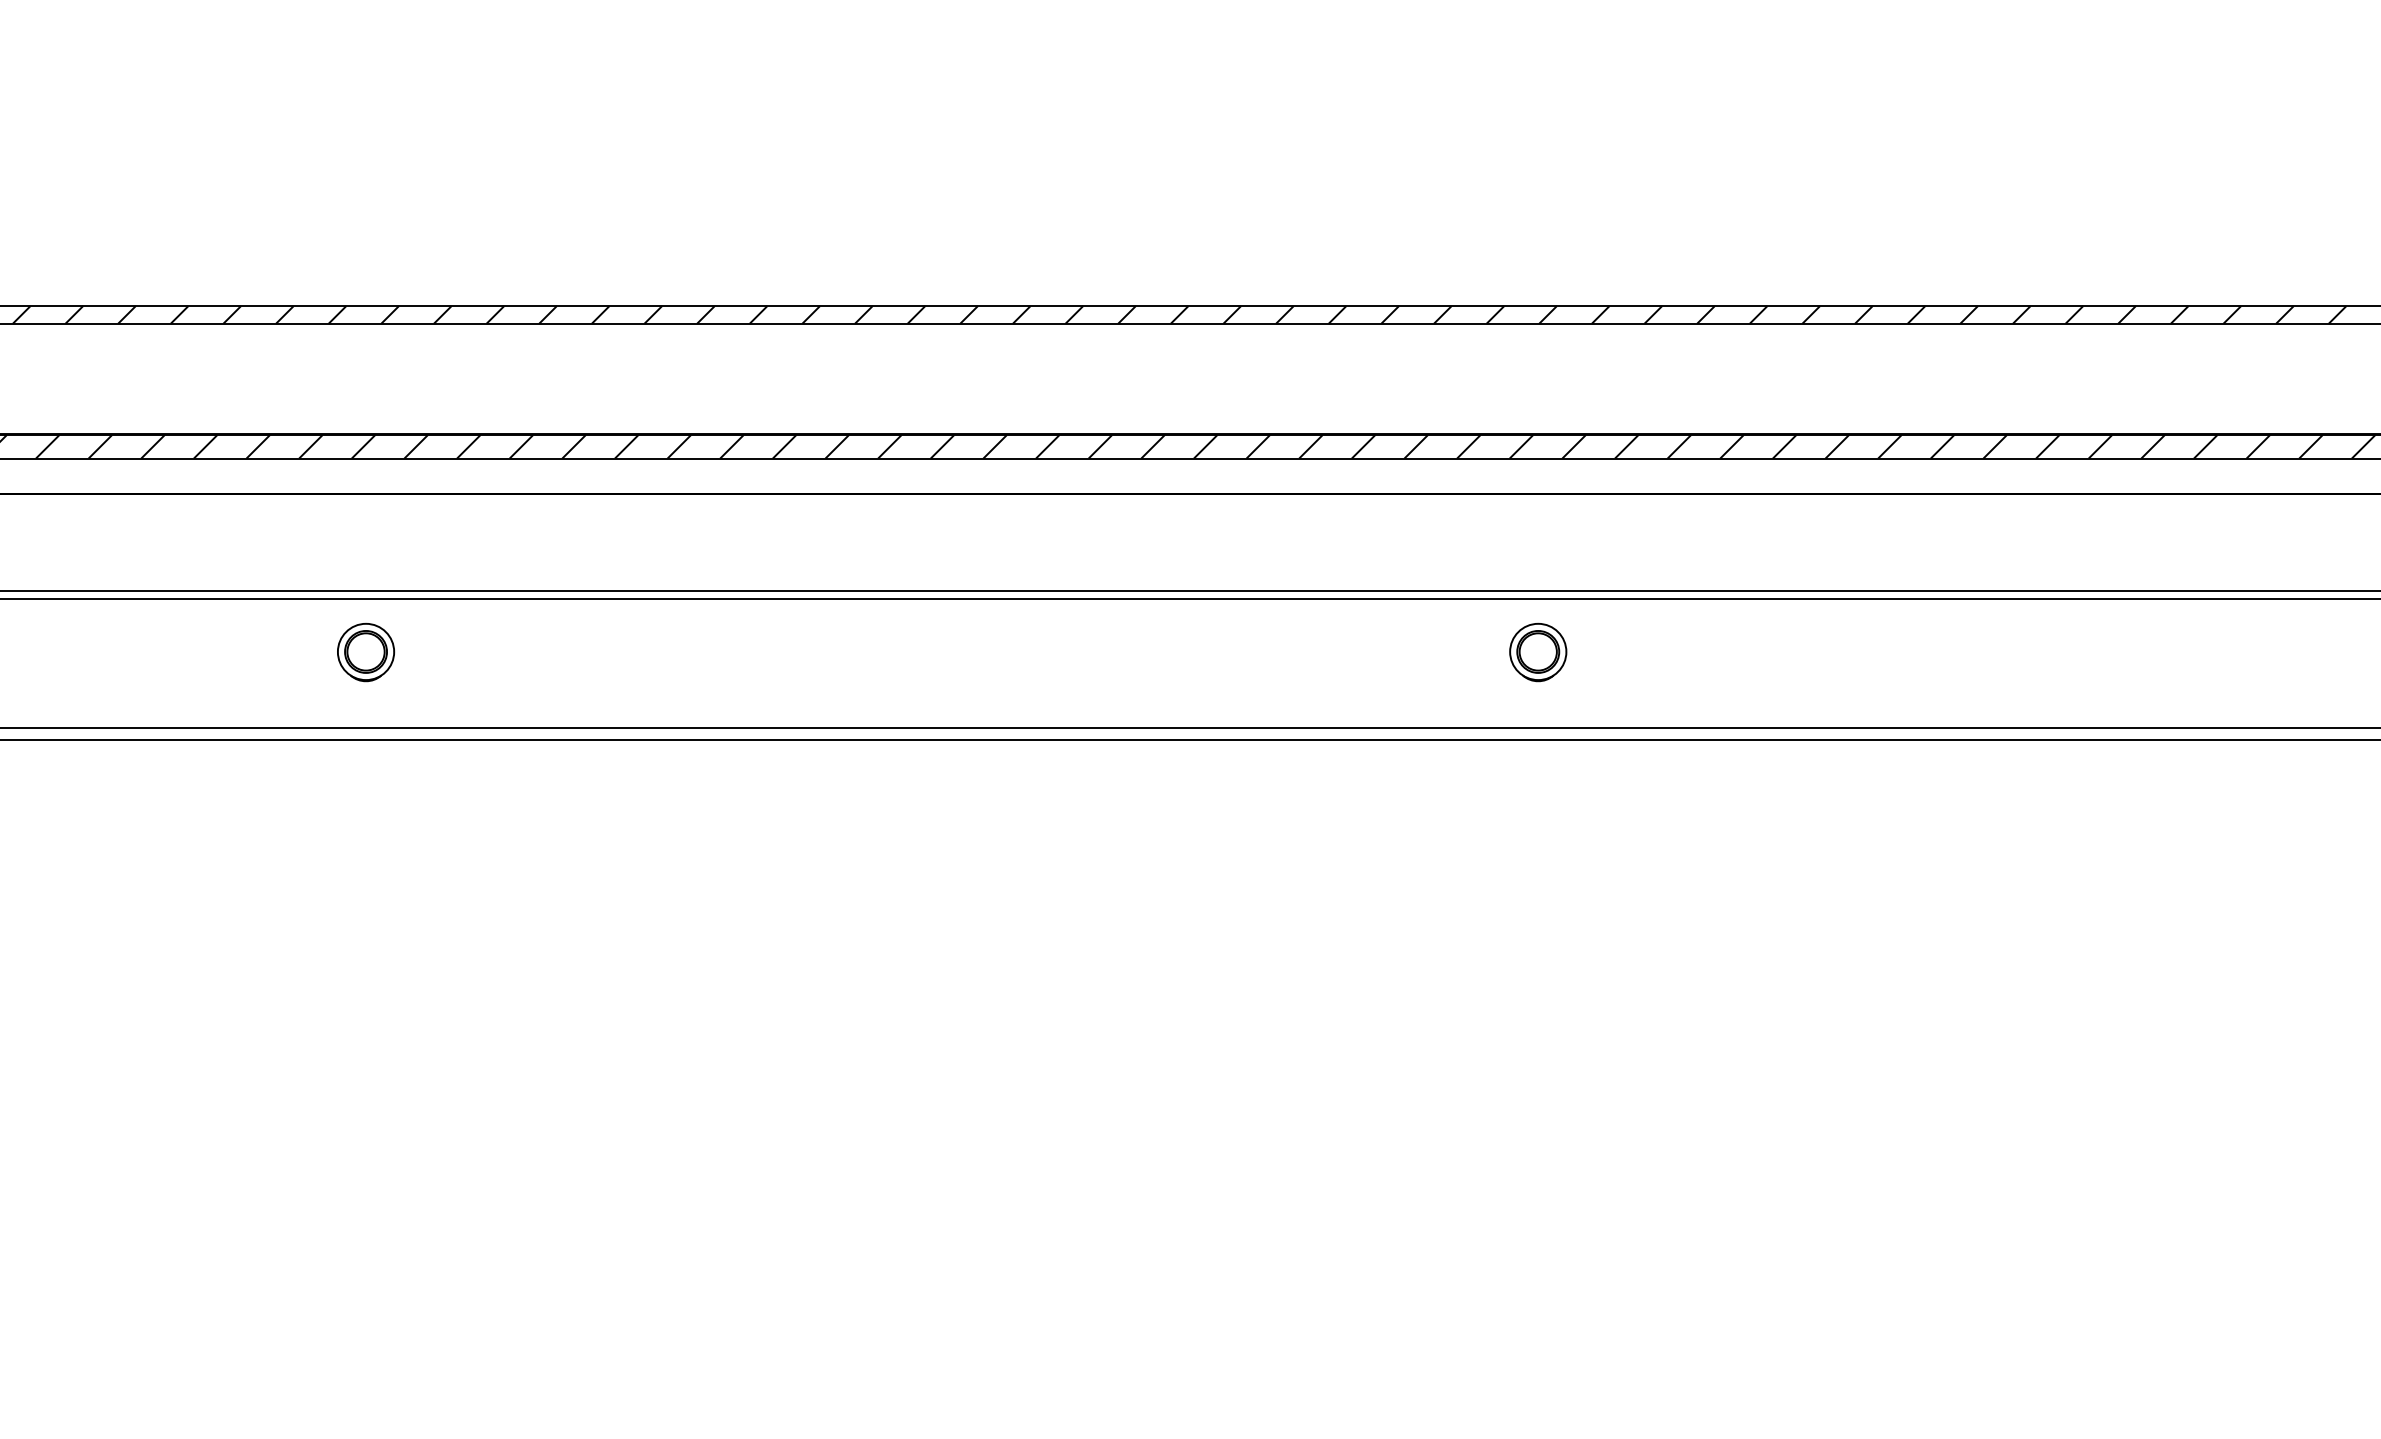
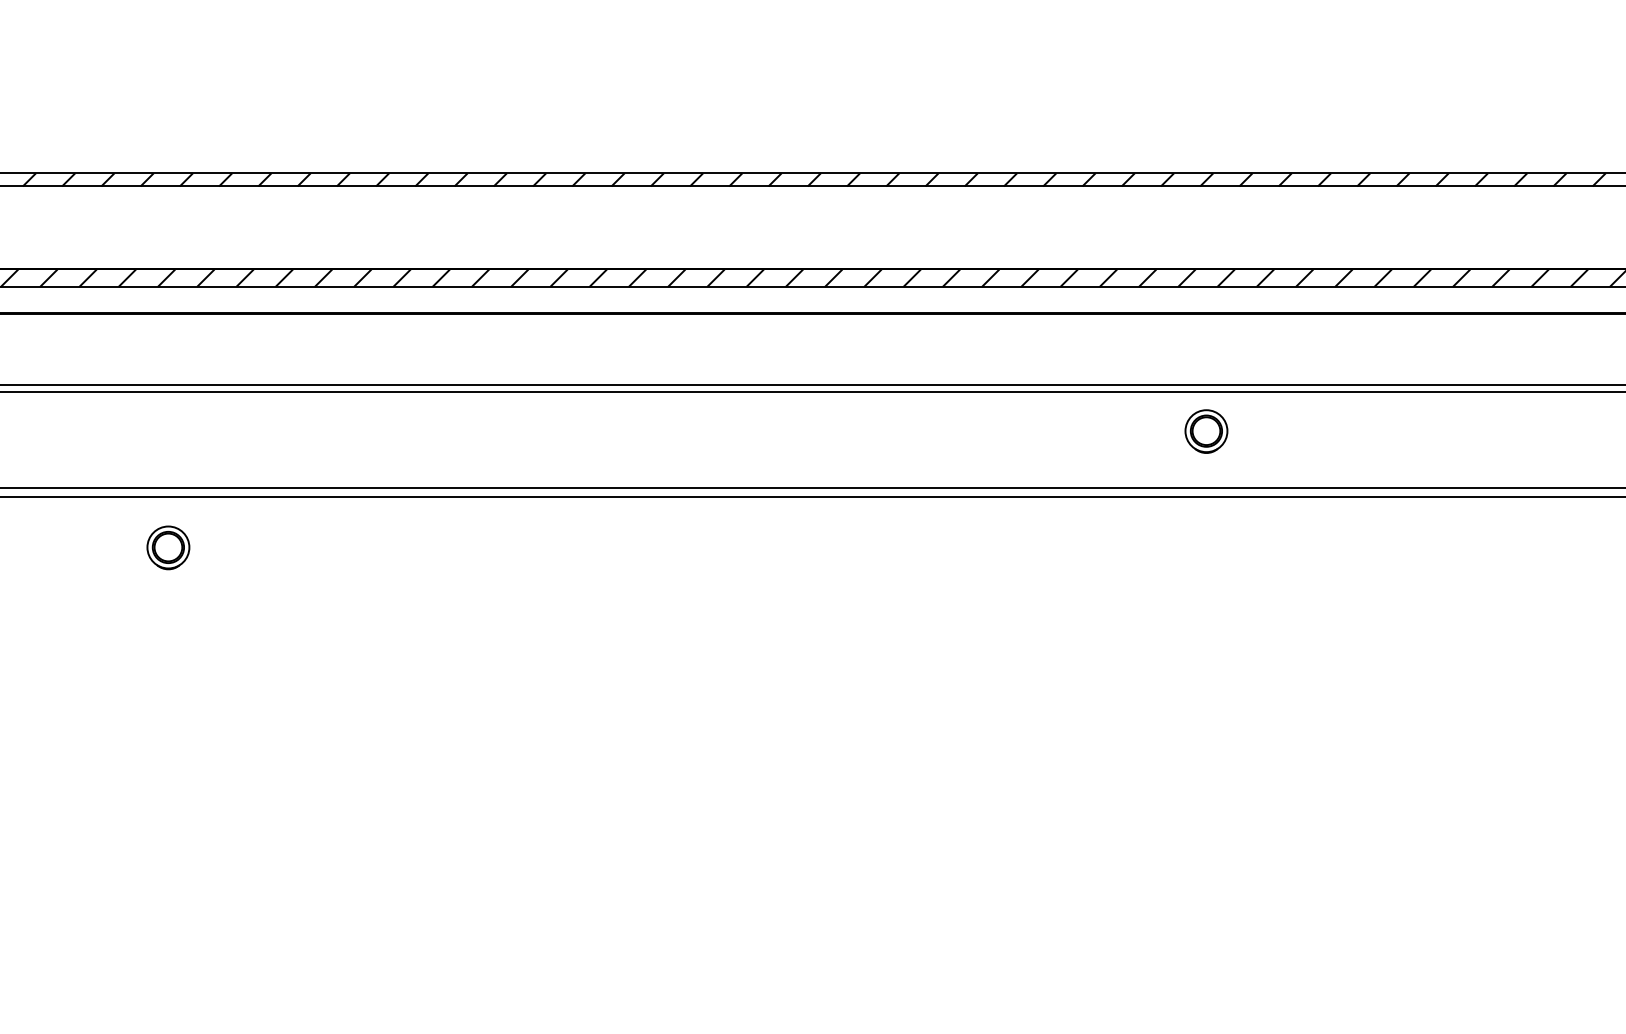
part: (366, 652) -> (168, 547), moved
part: (1538, 652) -> (1206, 431), moved

